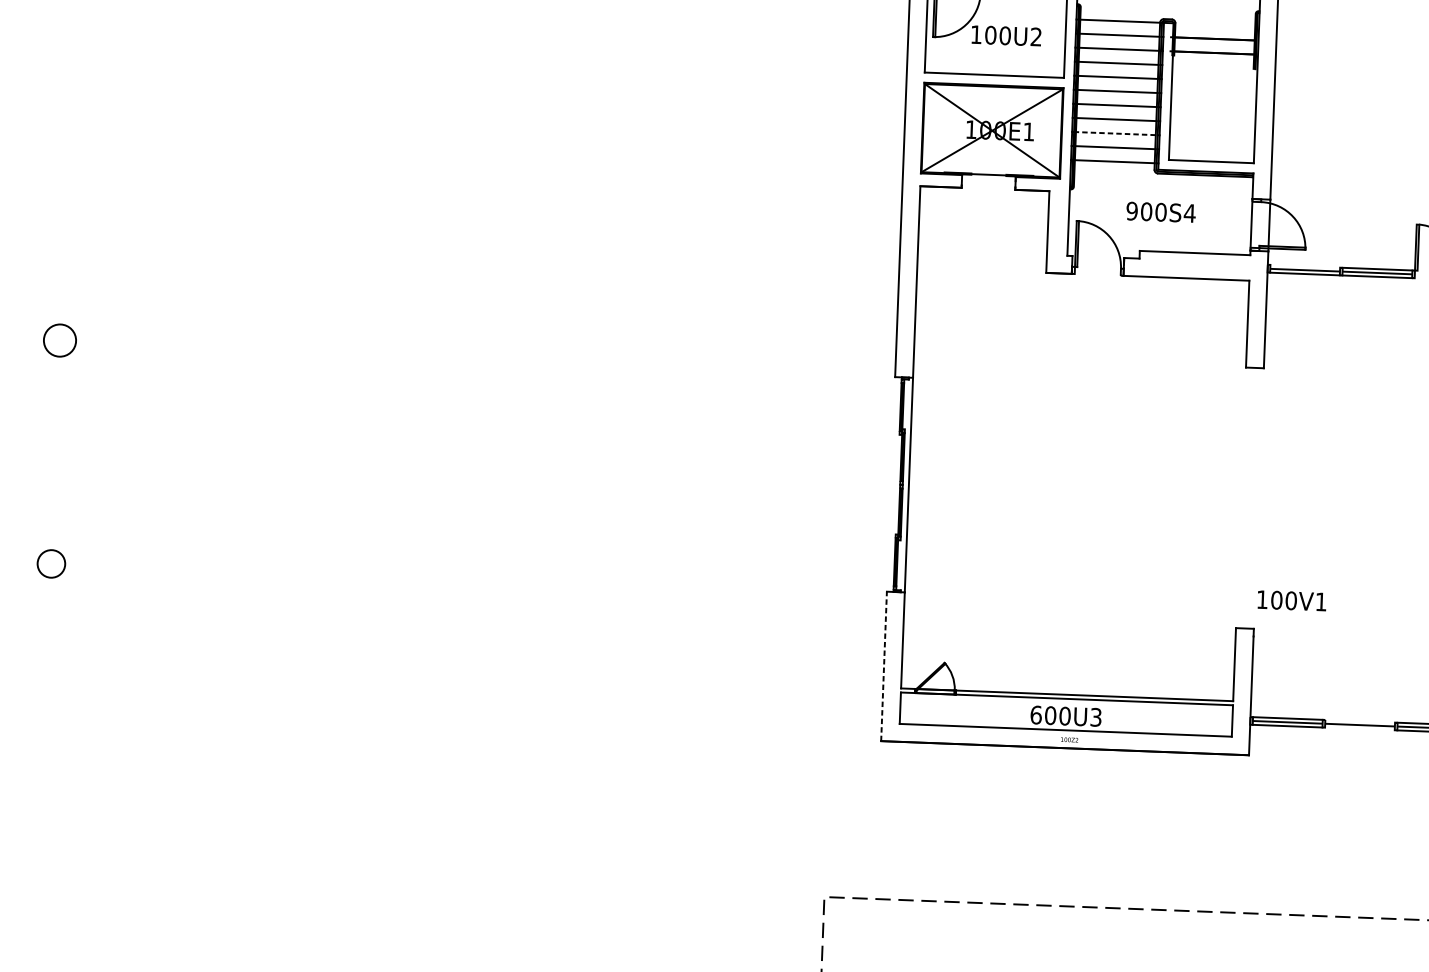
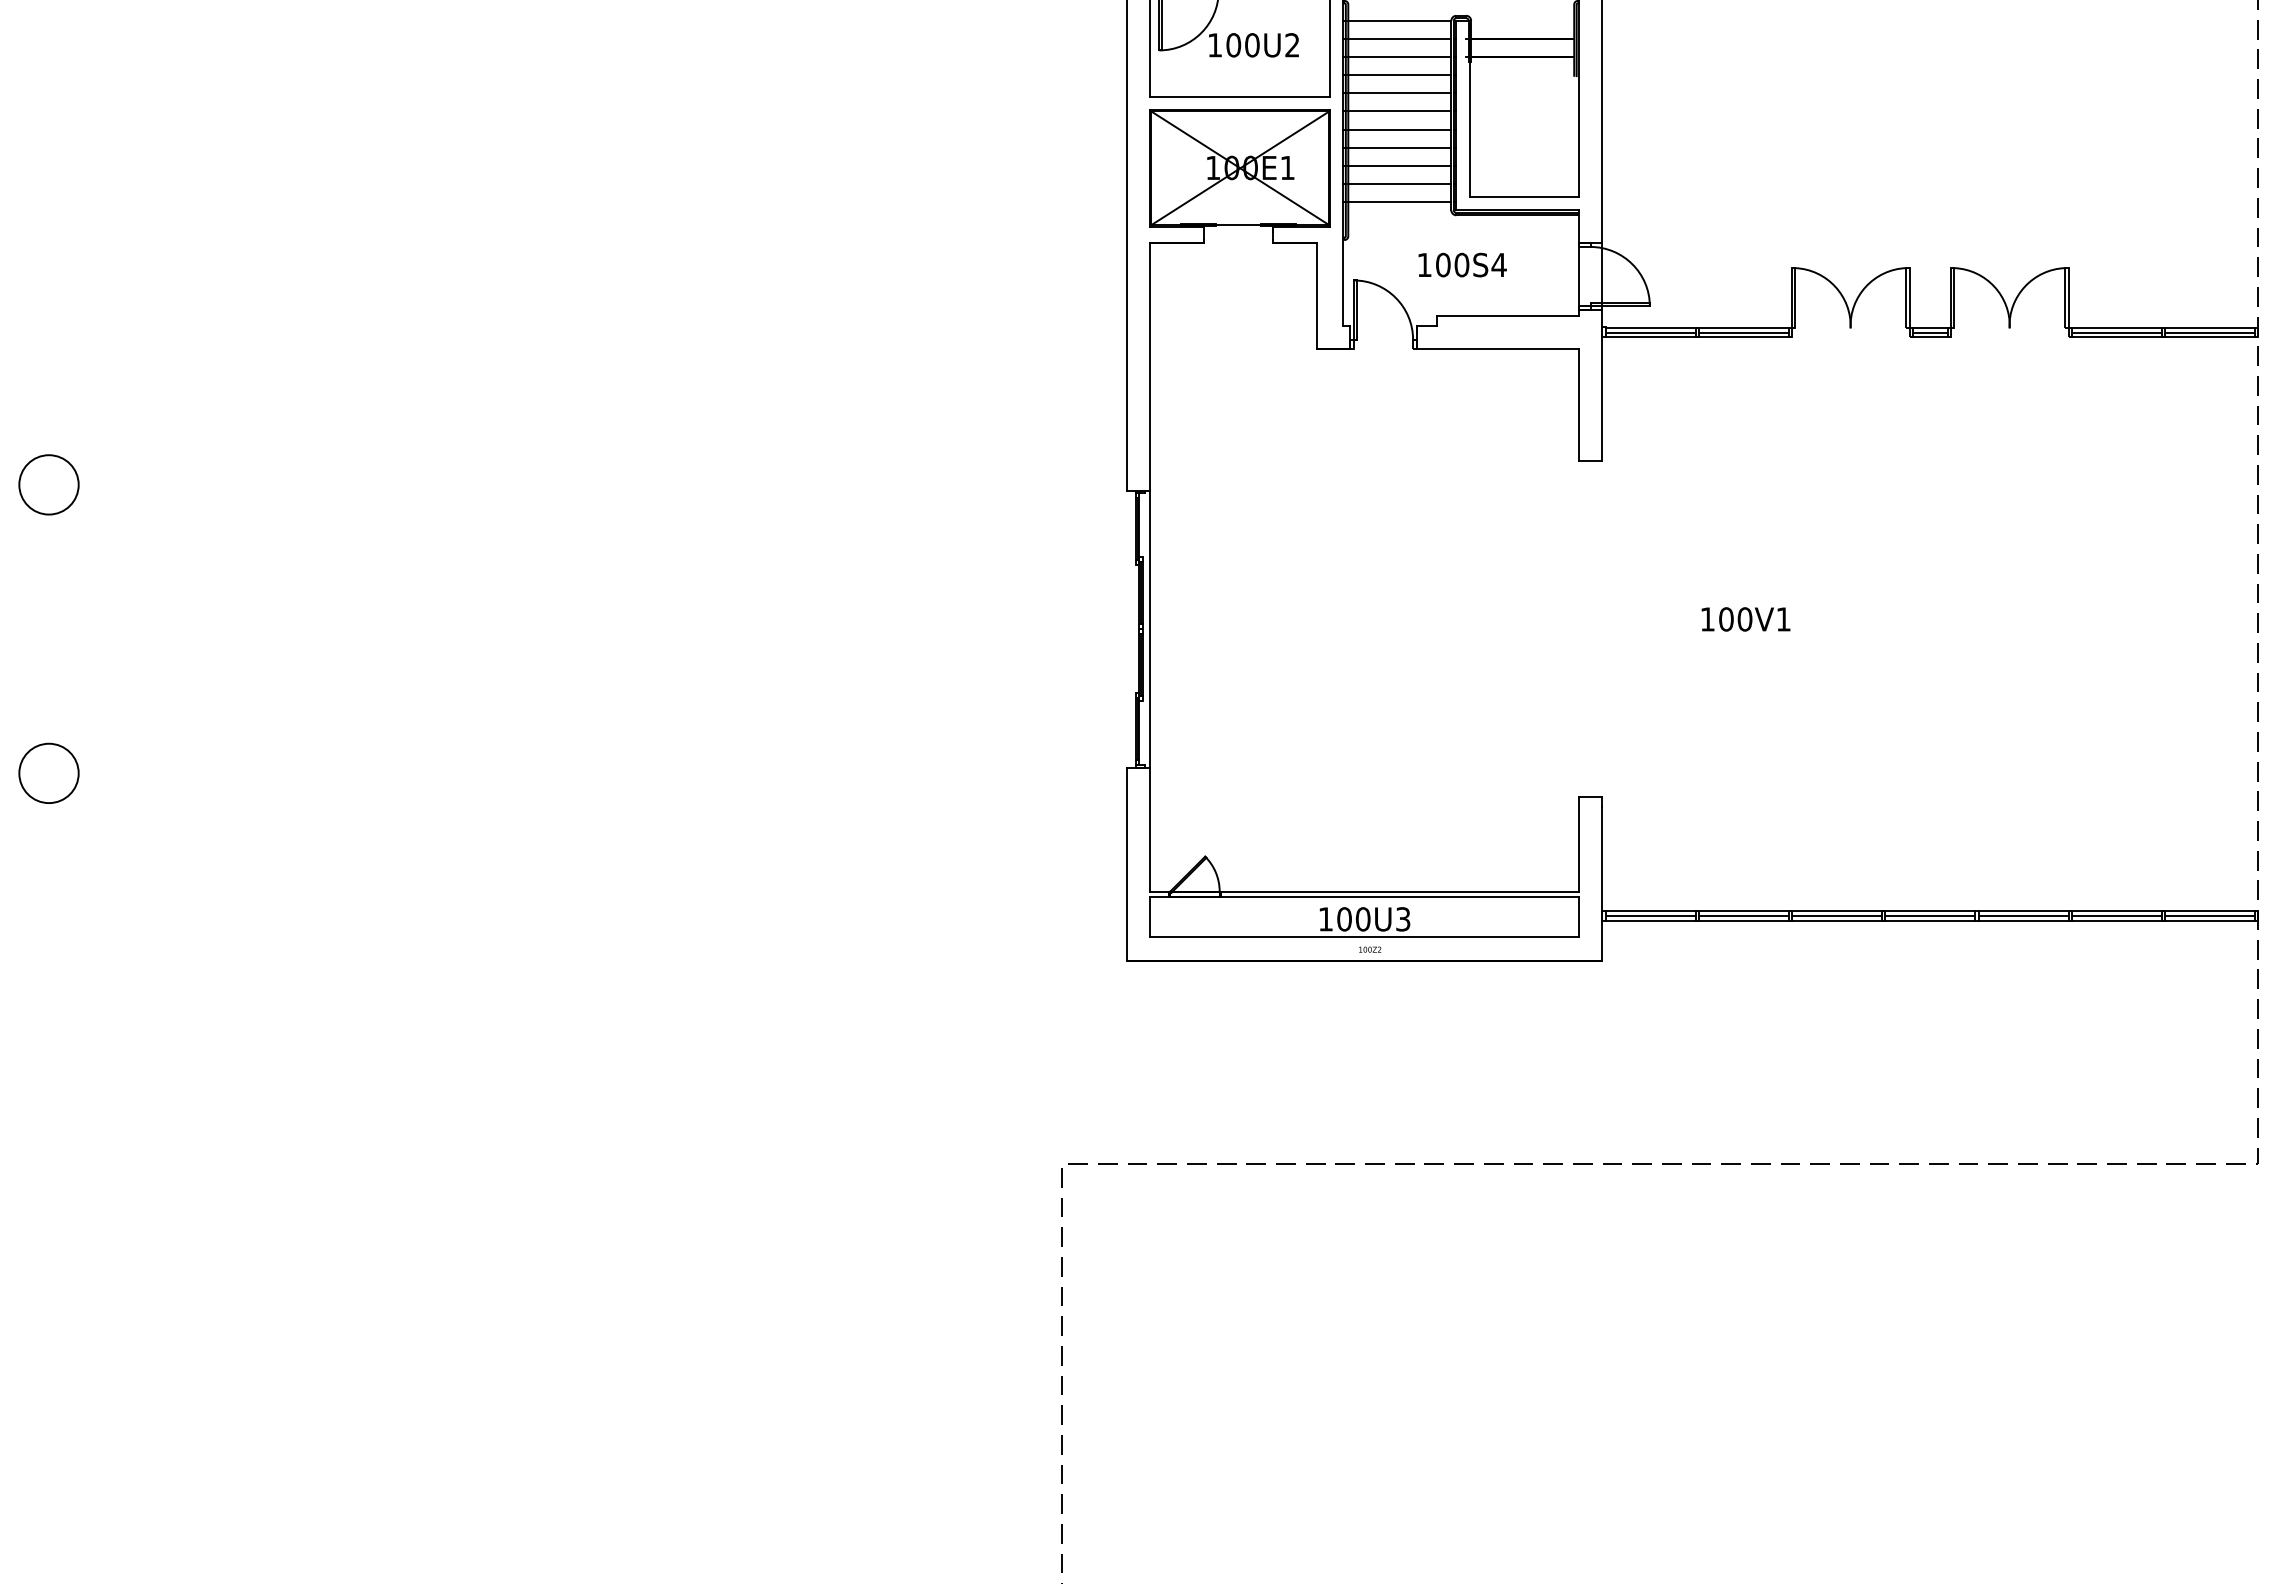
line: (1115, 133) -> (1399, 165), dashed -> solid
text: (1132, 210) -> (1424, 264), 900S4 -> 100S4
line: (1305, 266) -> (1650, 327), added
circle: (59, 340) -> (48, 484), size x1.43
circle: (51, 563) -> (48, 772), size x1.67
text: (1291, 600) -> (1745, 619), moved
line: (884, 665) -> (1127, 863), dashed -> solid
text: (1035, 715) -> (1325, 919), 600U3 -> 100U3
line: (1359, 721) -> (1743, 911), added
line: (1359, 729) -> (1743, 921), added

